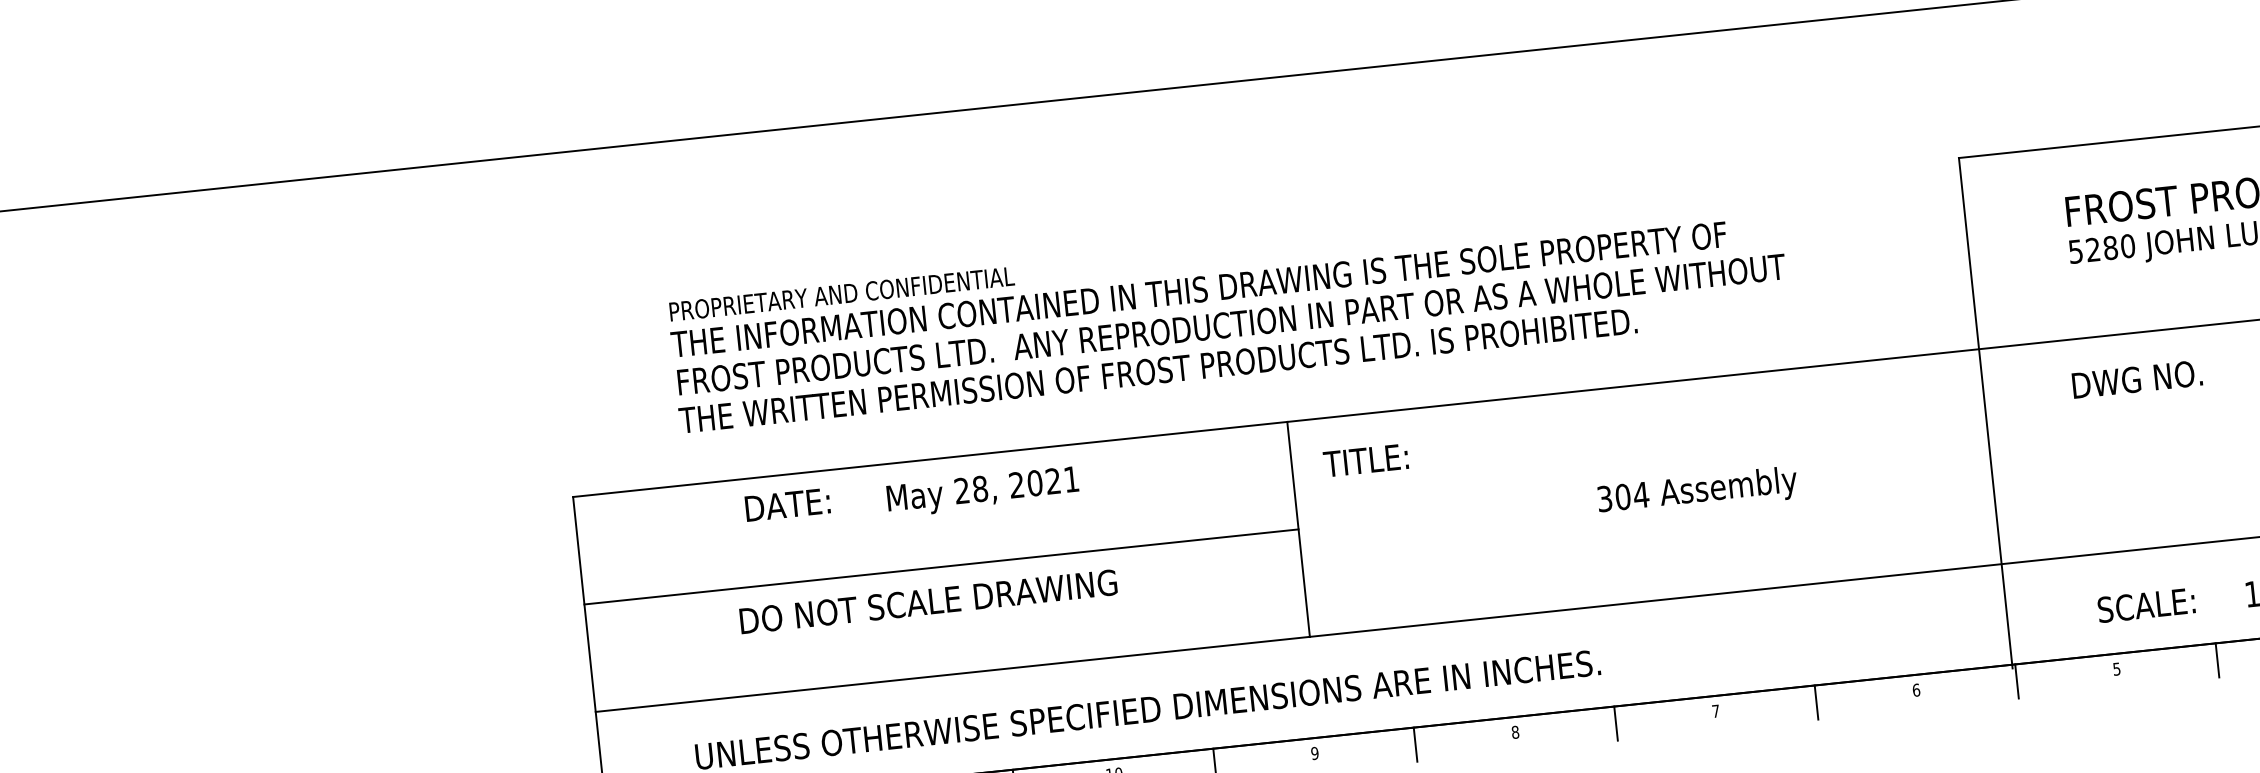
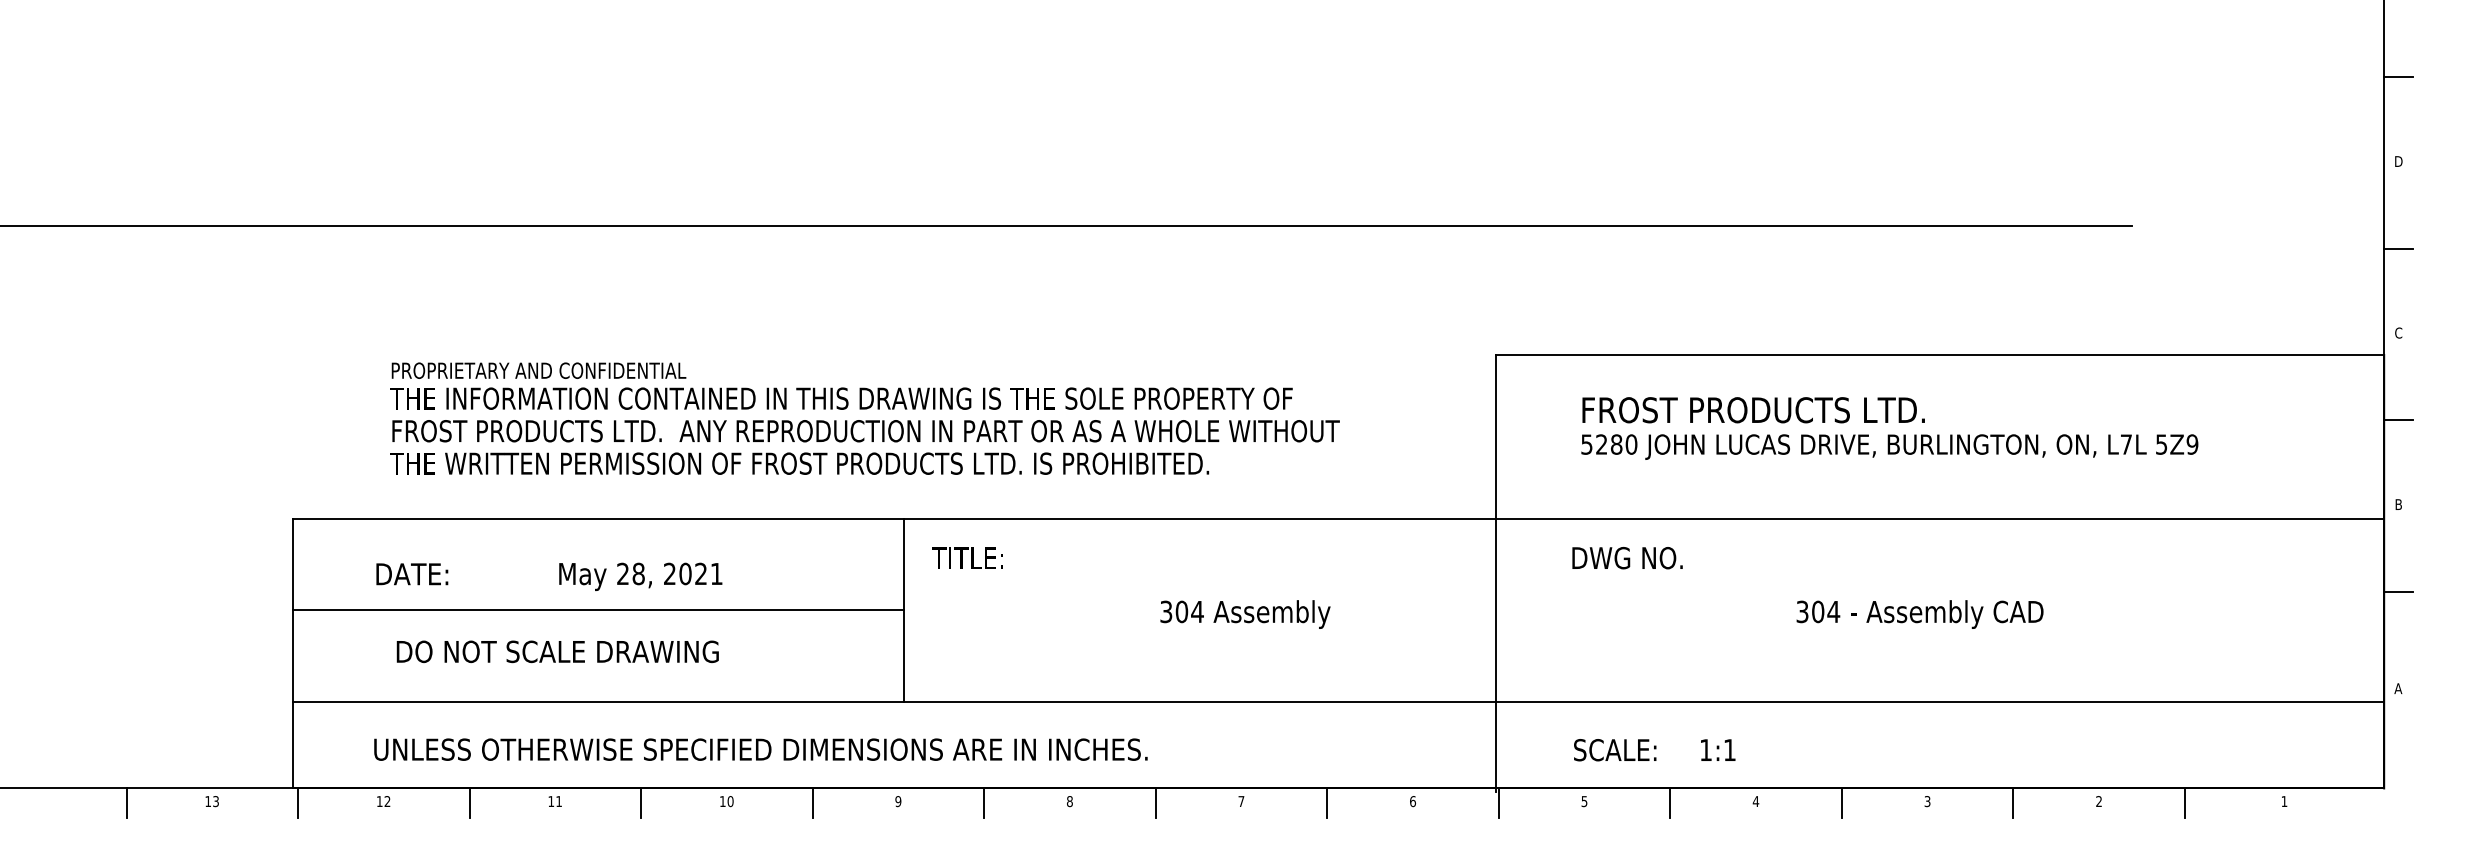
text: (982, 491) -> (640, 576), moved
text: (787, 505) -> (412, 574), moved
text: (928, 601) -> (557, 651), moved

